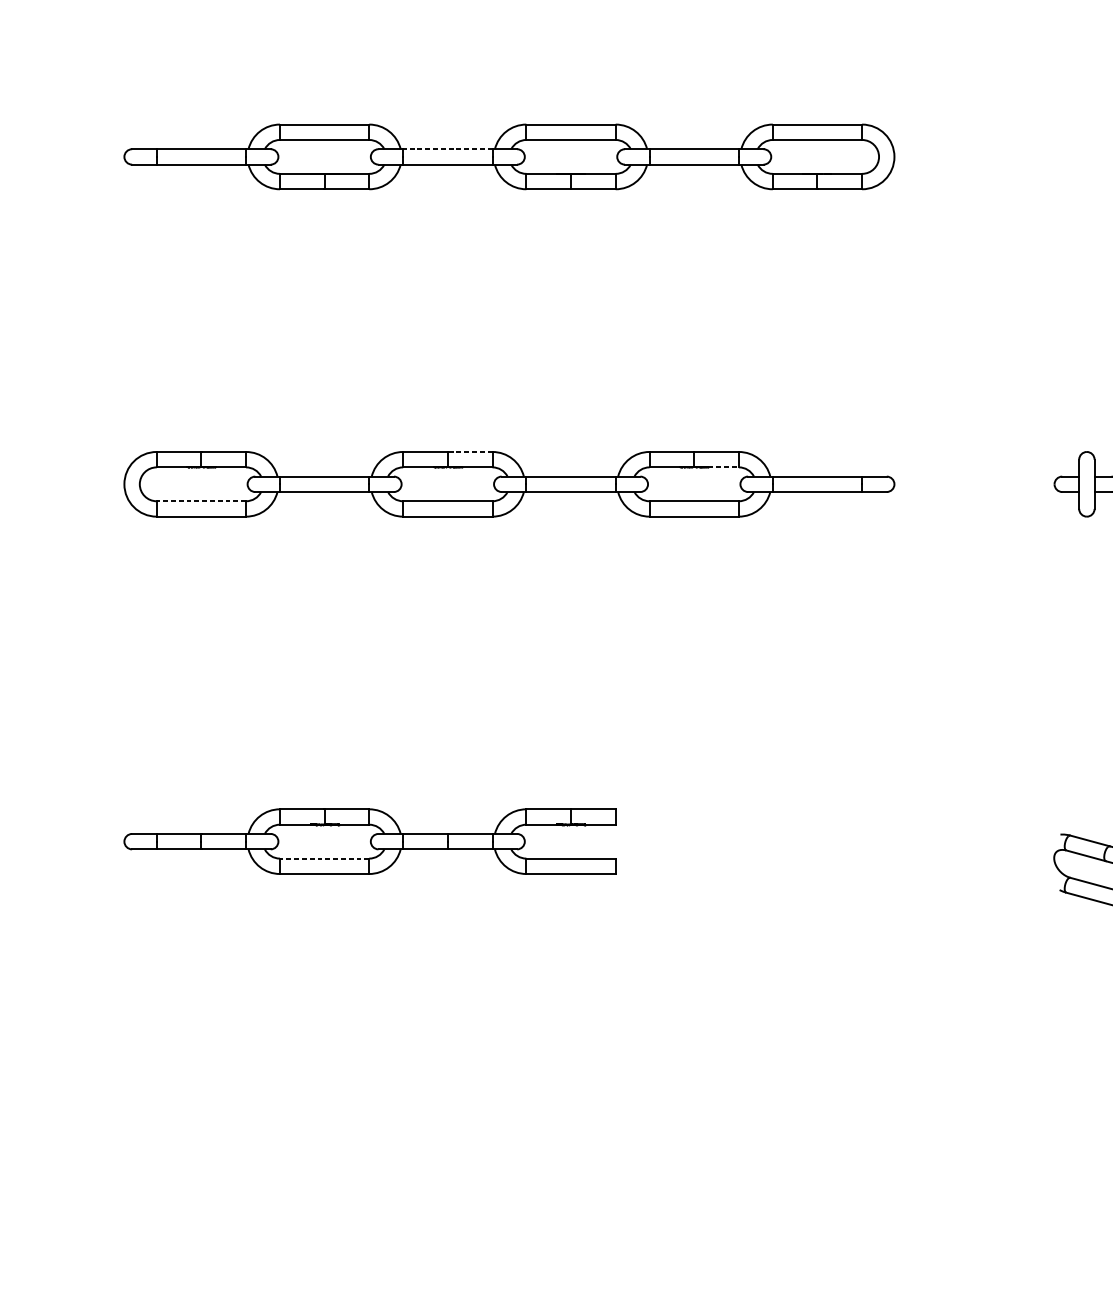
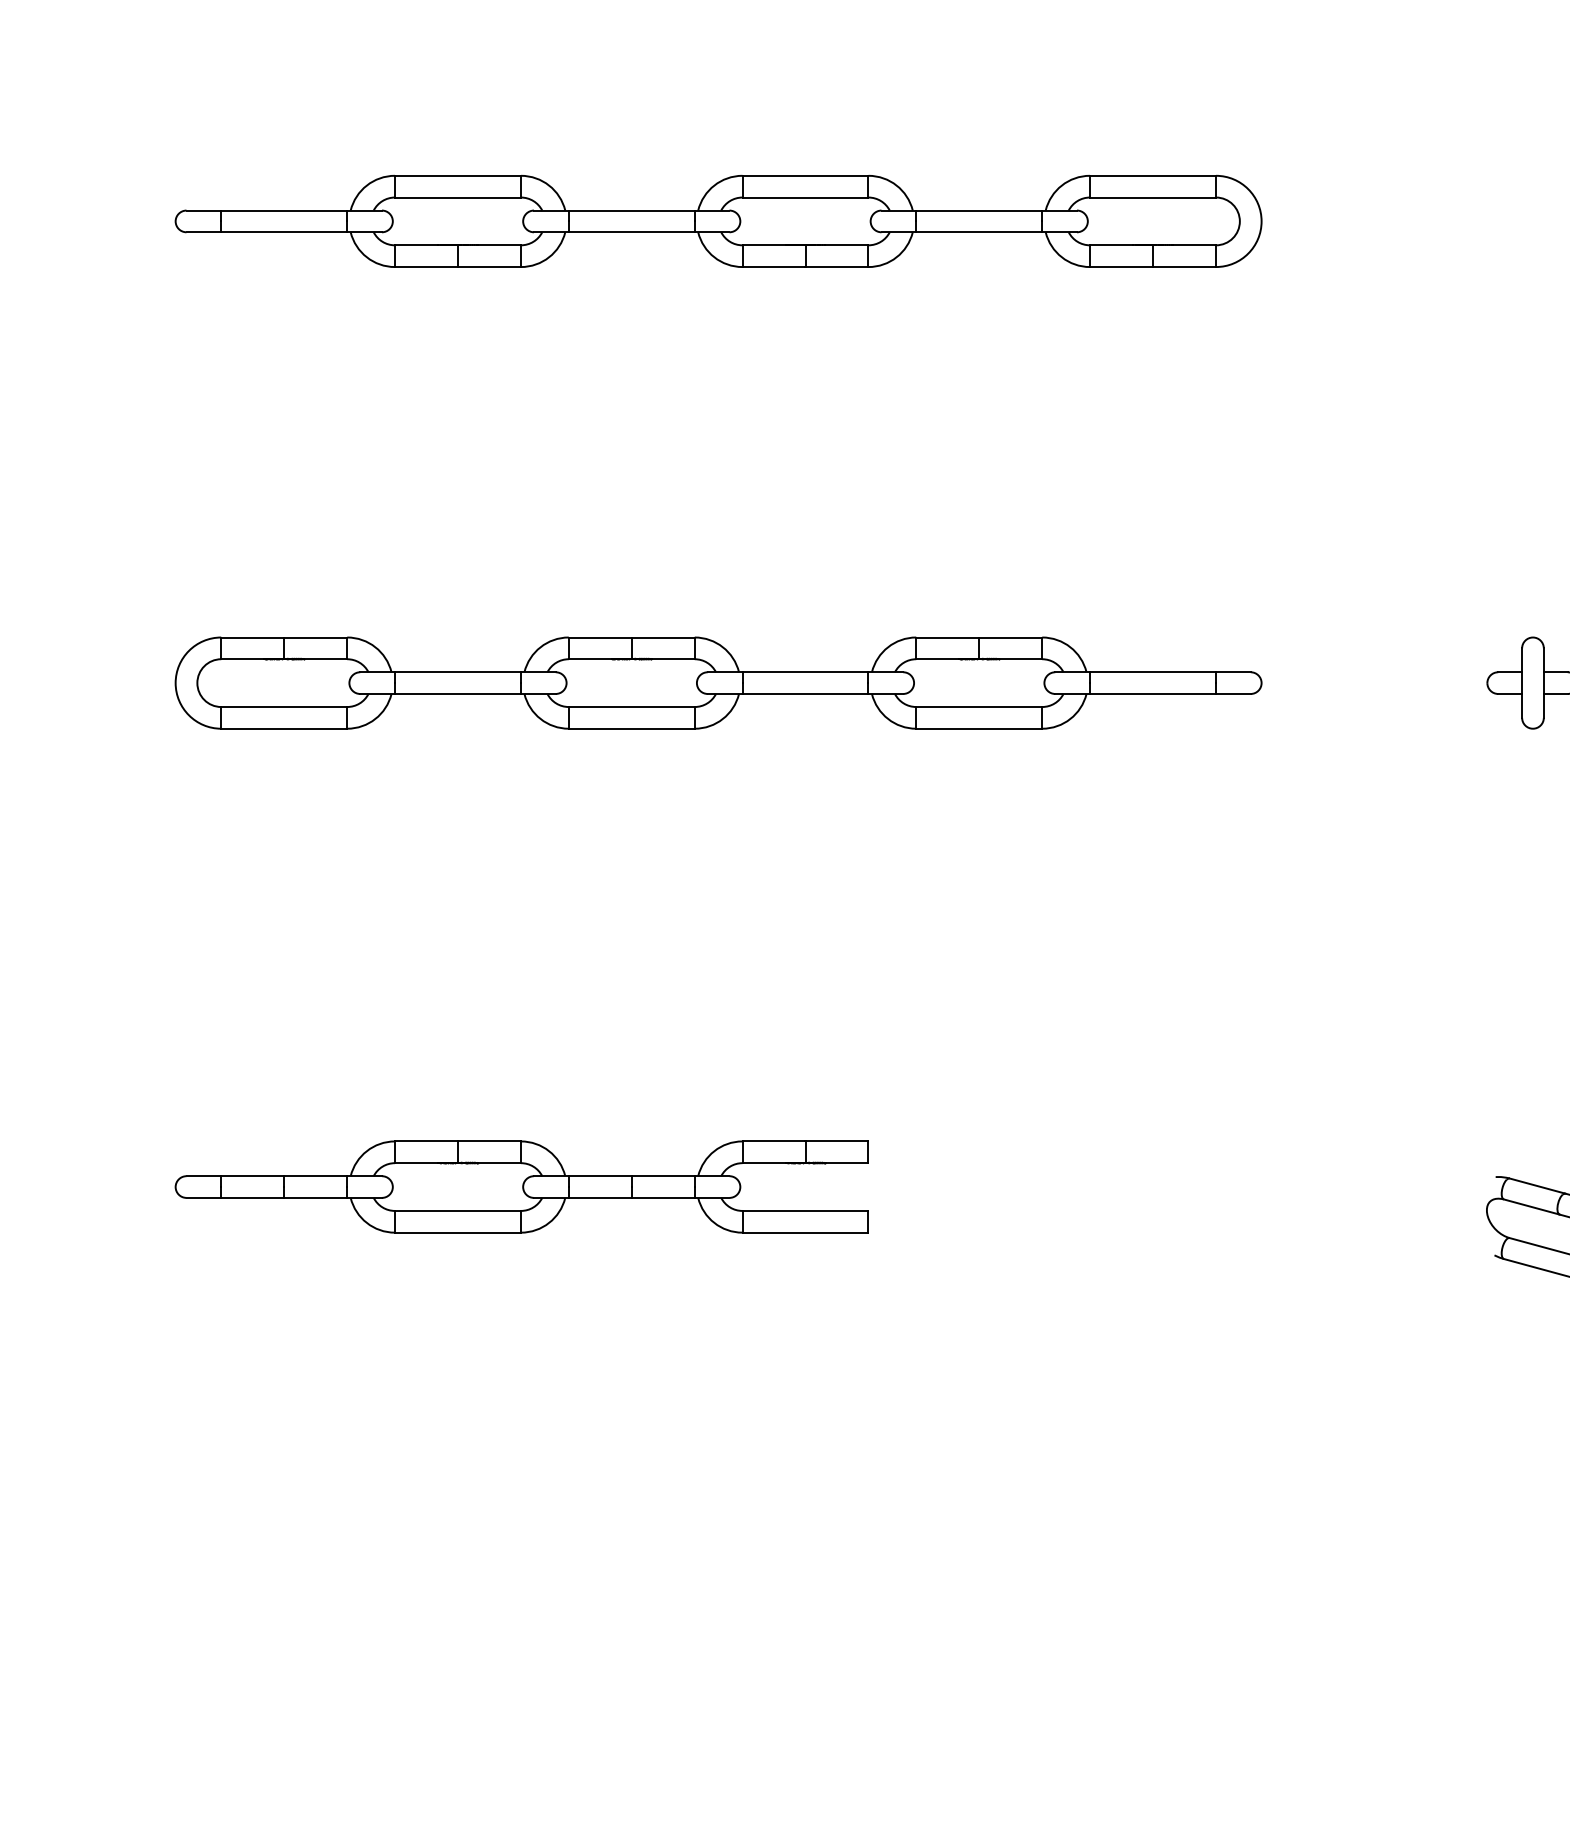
line: (447, 149) -> (631, 210), dashed -> solid
line: (470, 451) -> (663, 637), dashed -> solid
line: (723, 467) -> (1020, 659), dashed -> solid
line: (201, 501) -> (284, 707), dashed -> solid
line: (324, 858) -> (458, 1210), dashed -> solid

